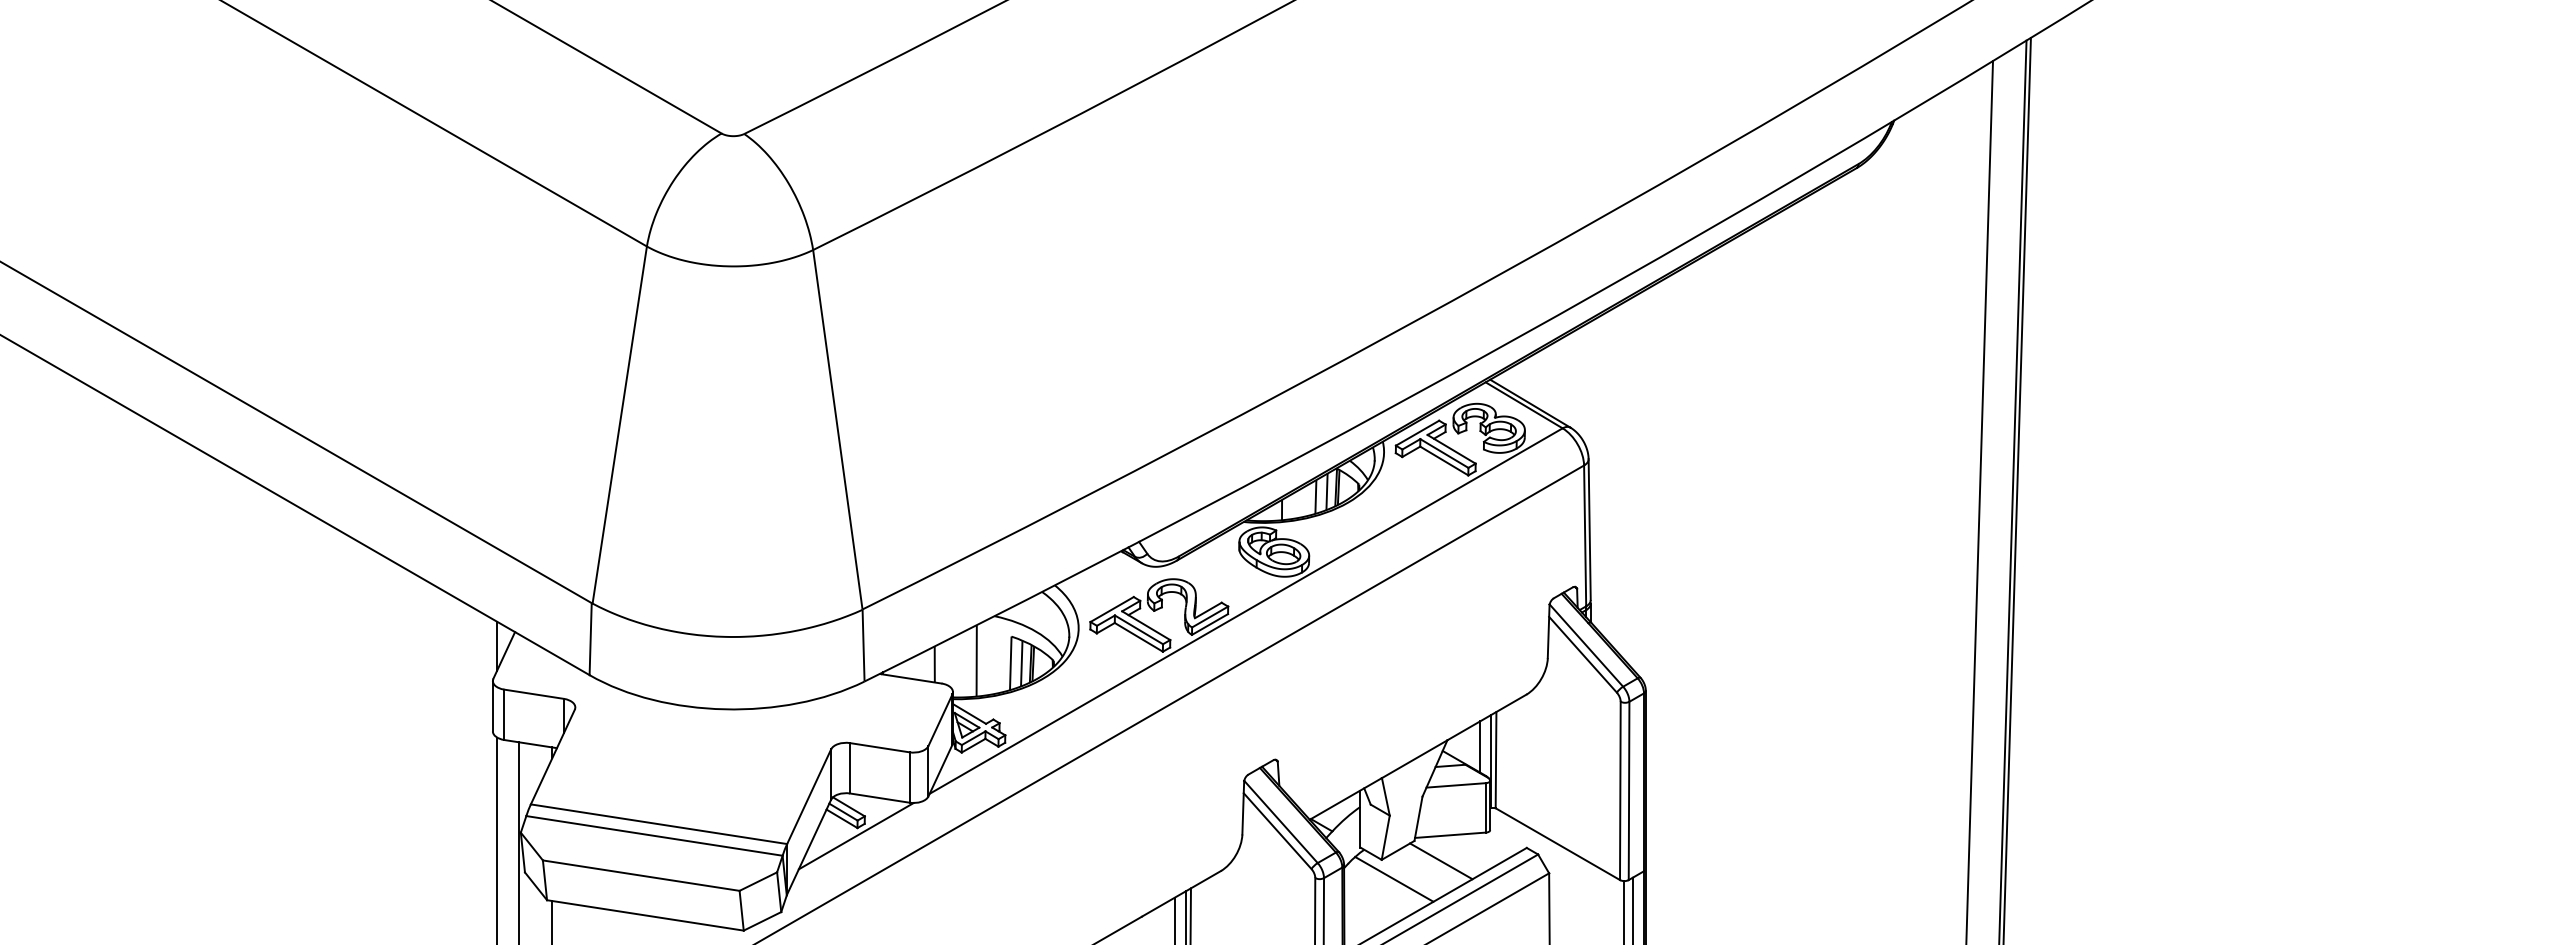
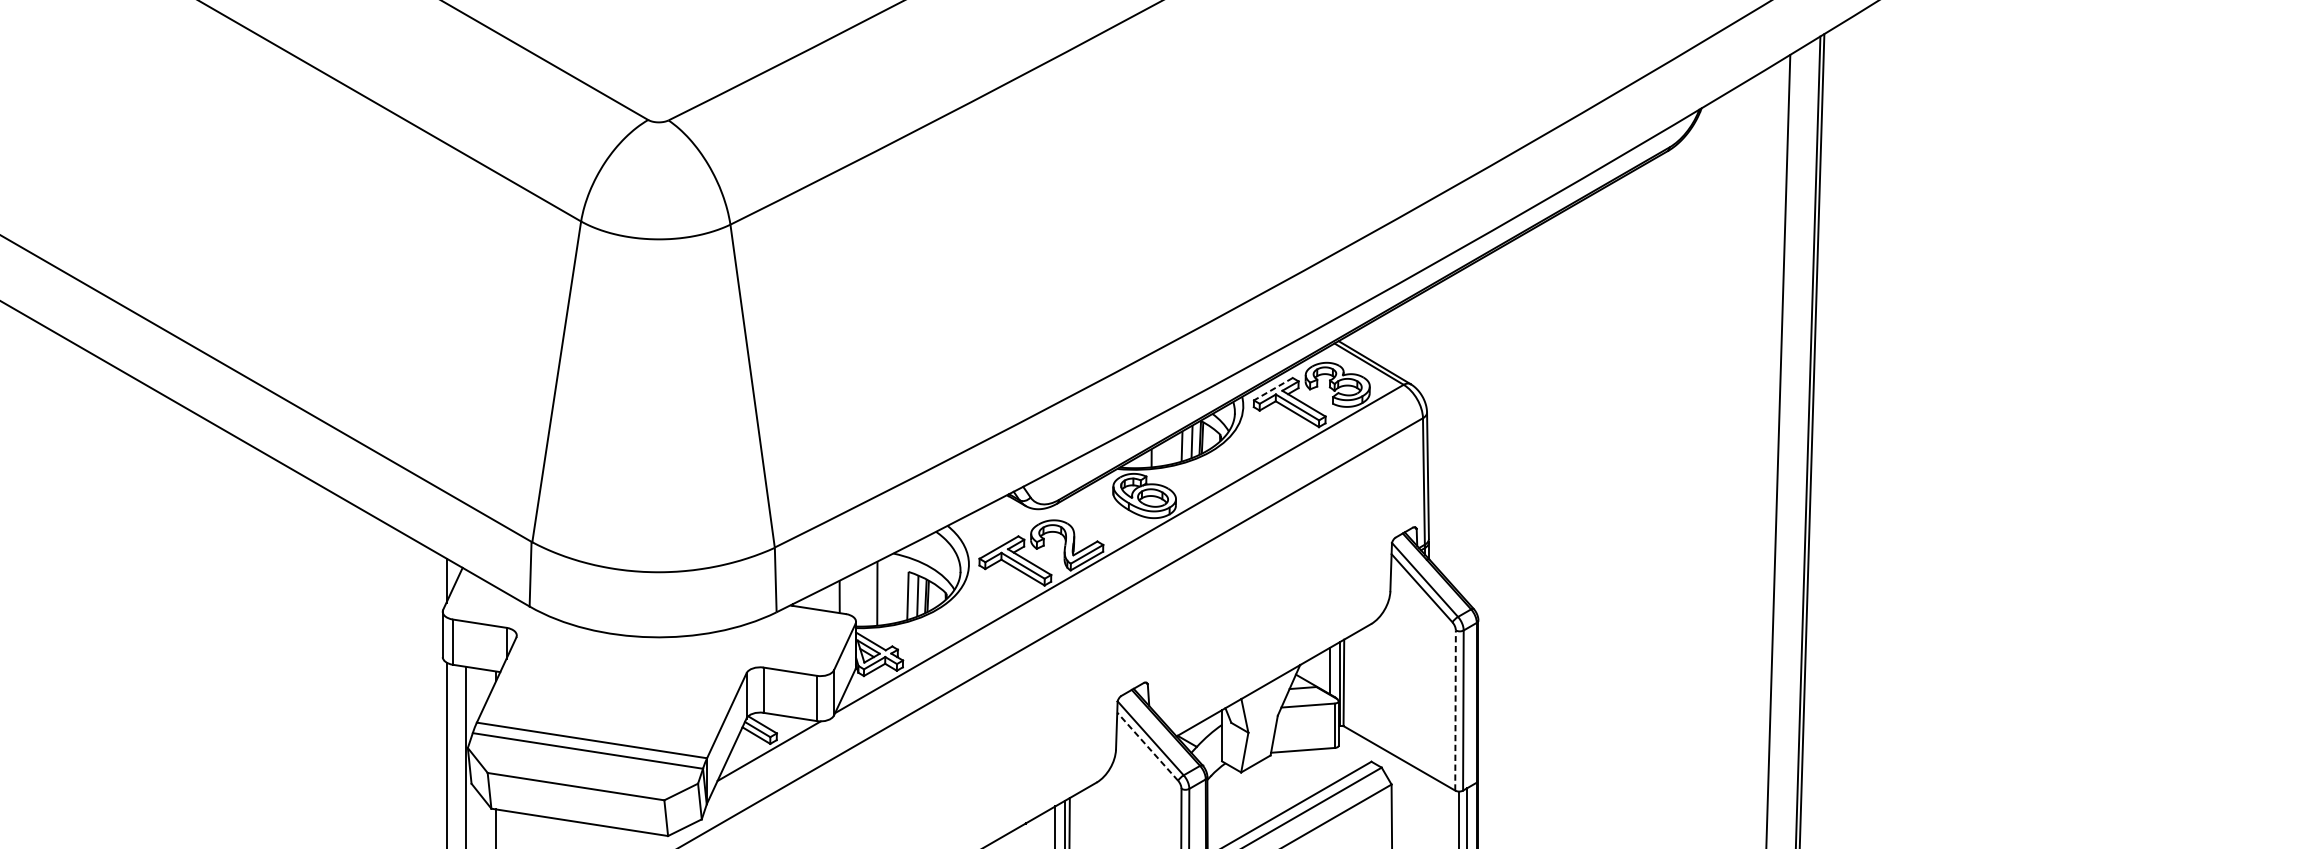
line: (1417, 433) -> (1273, 389), solid -> dashed
line: (1620, 790) -> (1455, 710), solid -> dashed
line: (1277, 831) -> (1147, 746), solid -> dashed
line: (1441, 861) -> (1294, 773), removed
line: (1394, 878) -> (1252, 789), removed

